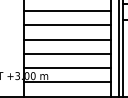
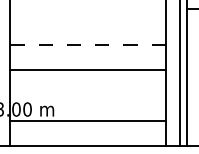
line: (66, 25) -> (86, 19), removed
line: (67, 39) -> (88, 44), solid -> dashed
line: (66, 68) -> (86, 96), removed

